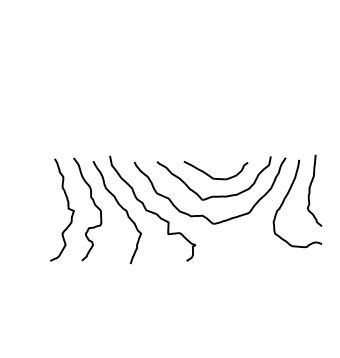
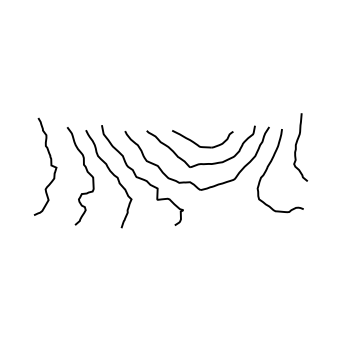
curve: (310, 190) -> (296, 147), moved
curve: (67, 208) -> (50, 165), moved

